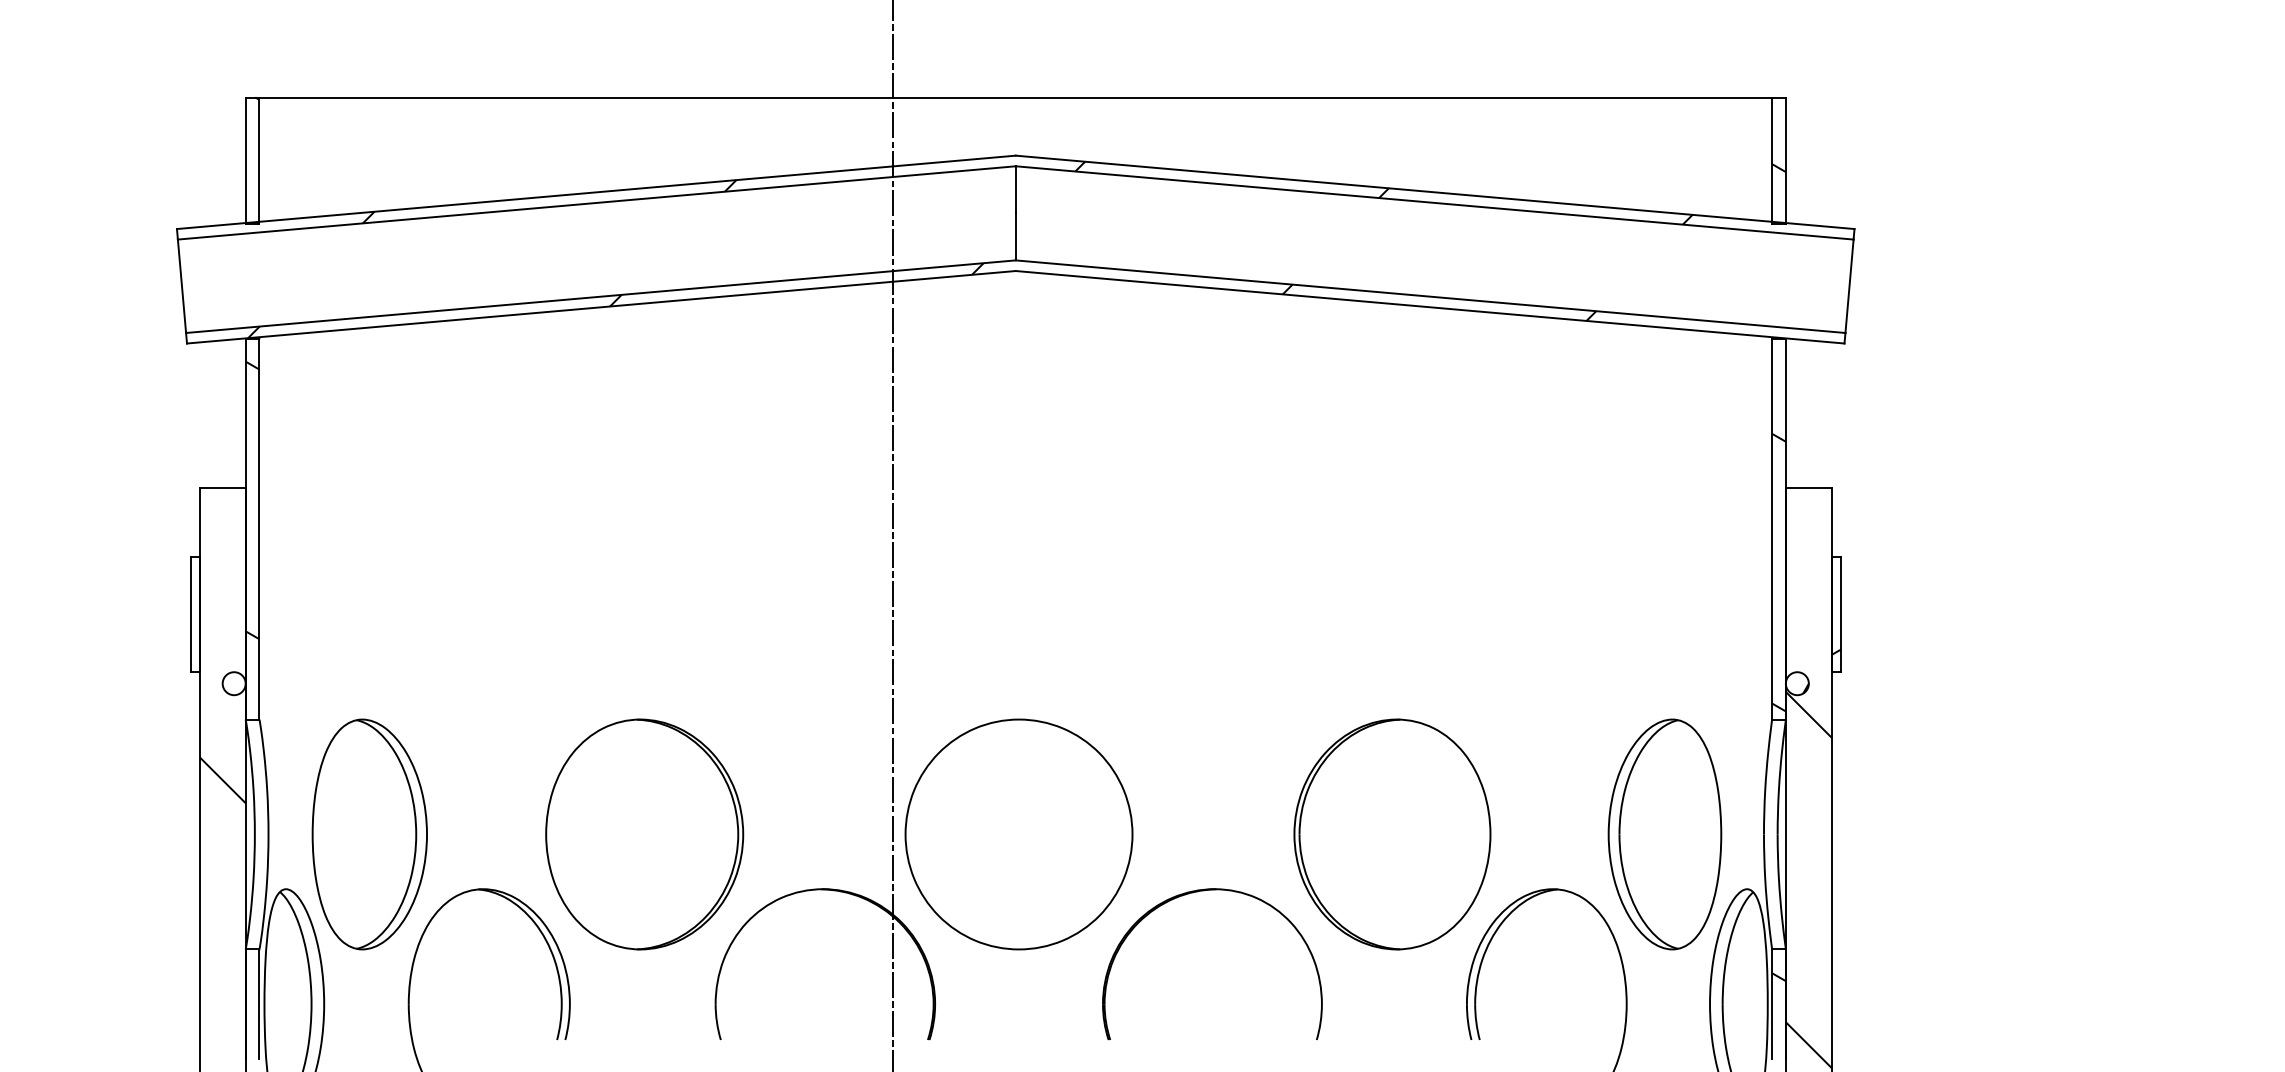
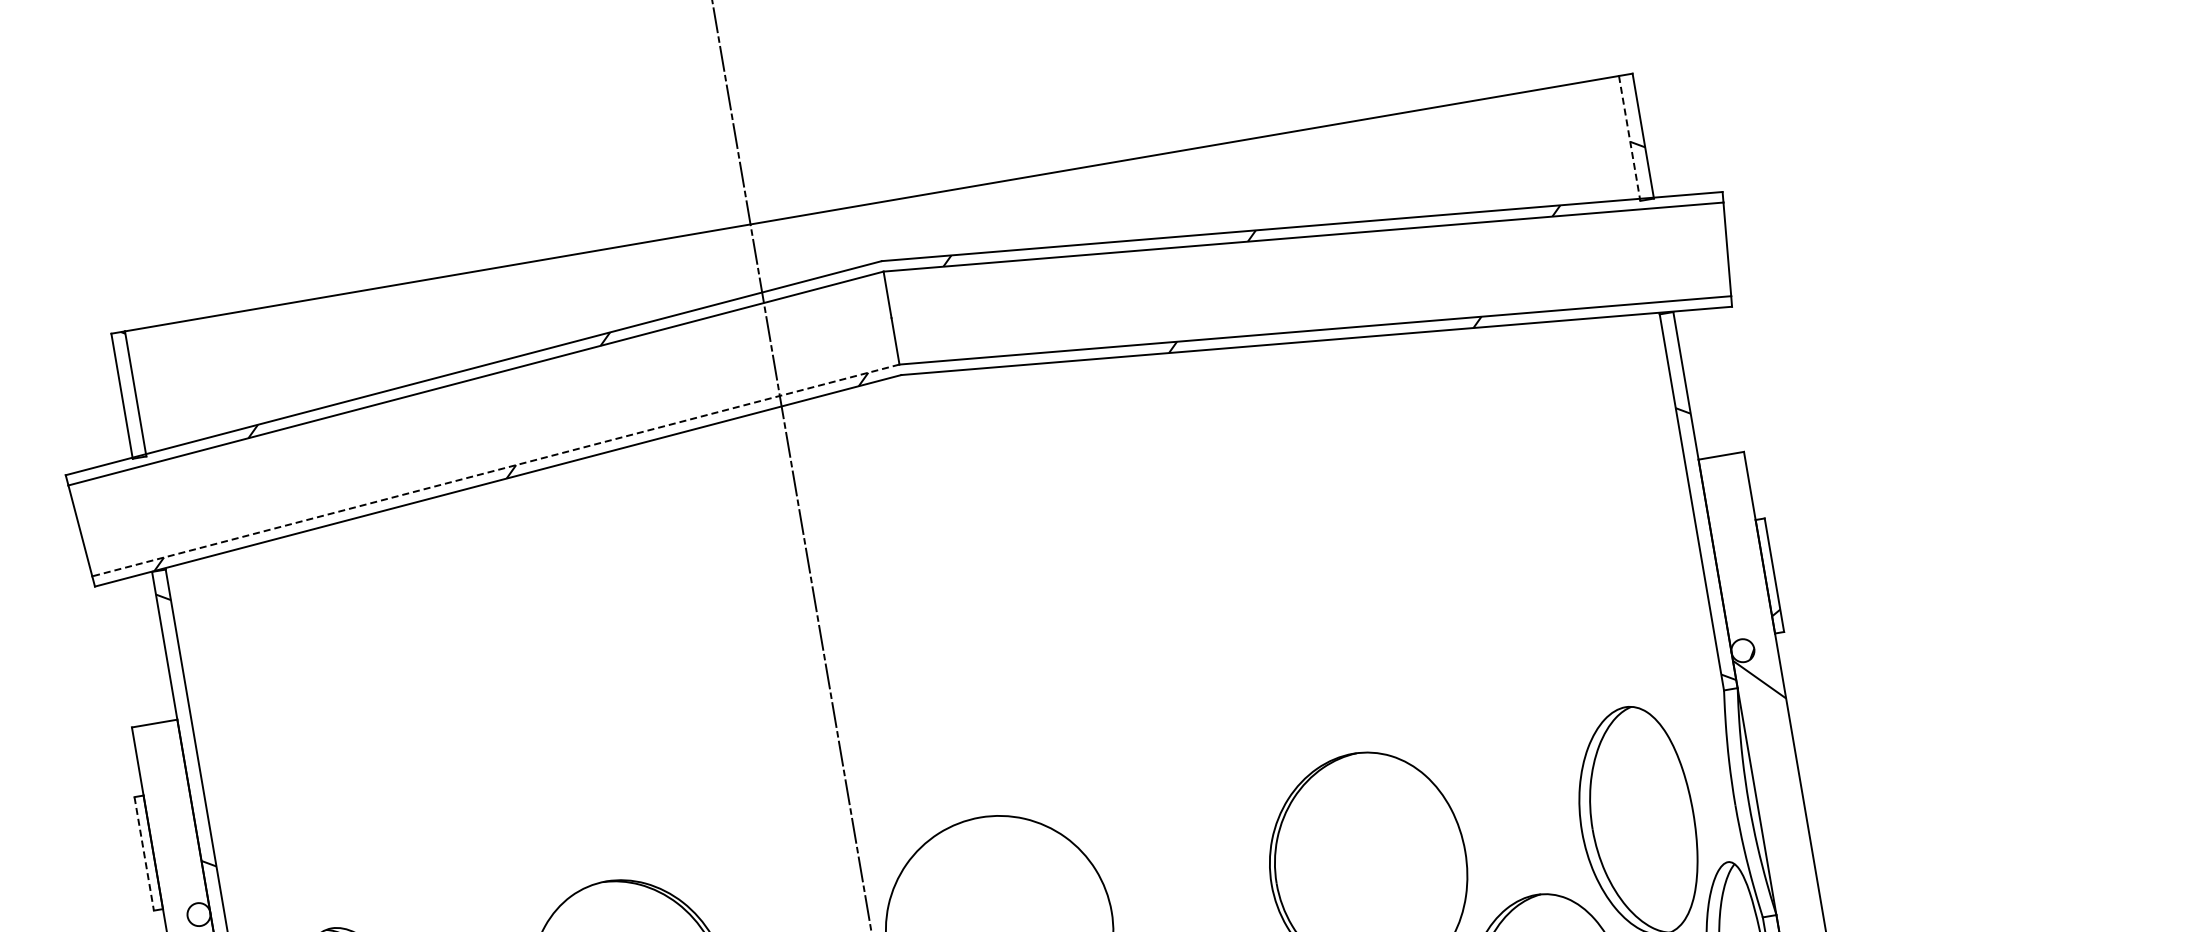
line: (1772, 161) -> (1630, 139), solid -> dashed
line: (600, 296) -> (495, 470), solid -> dashed
line: (190, 615) -> (144, 854), solid -> dashed

